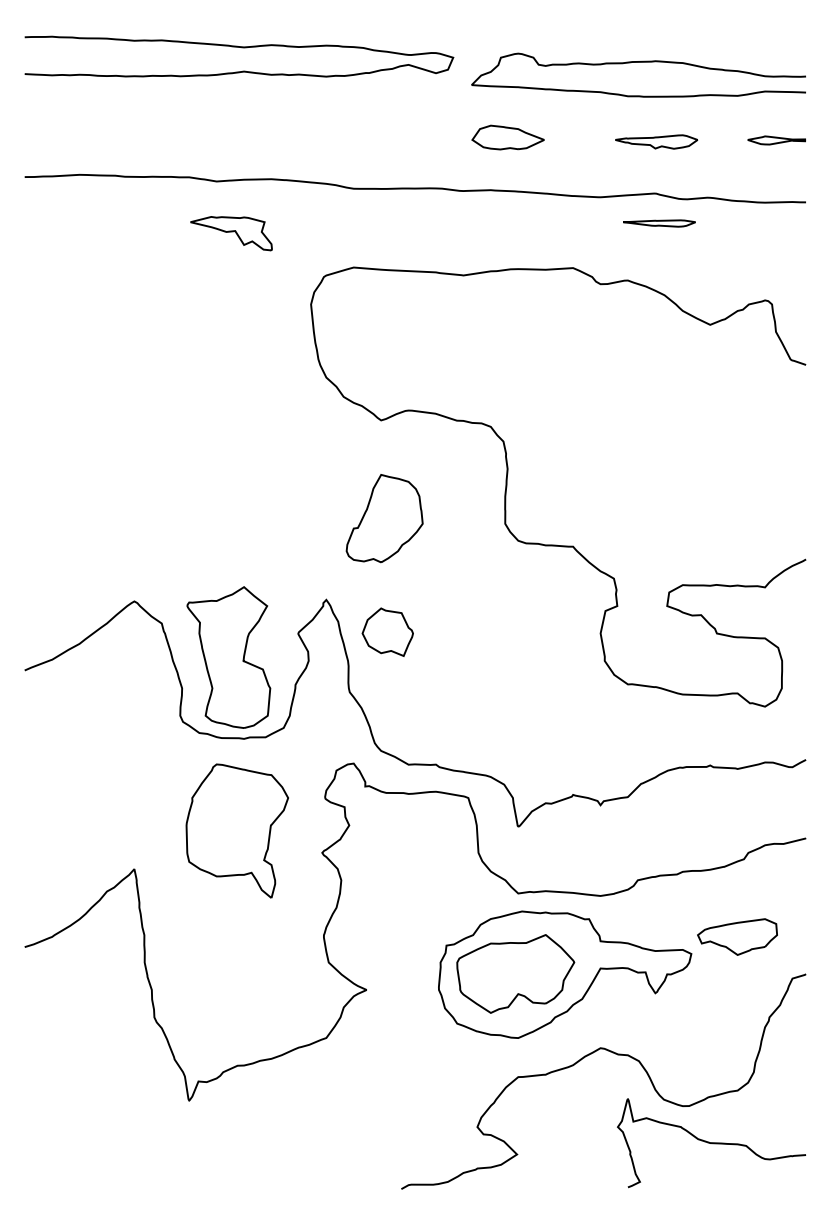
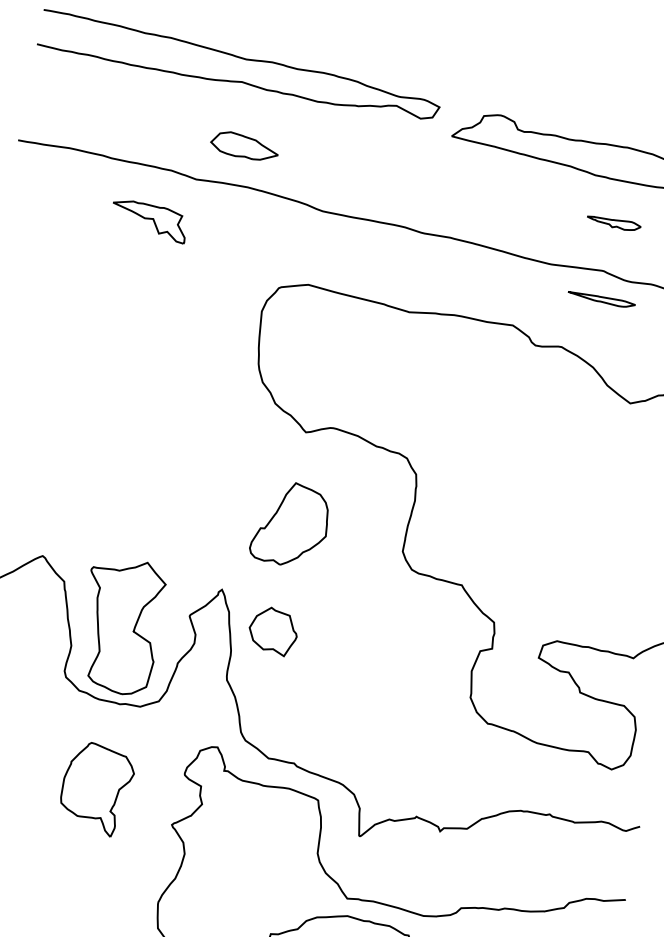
part: (507, 137) -> (244, 146), moved
part: (656, 141) -> (613, 222), size x0.7
part: (231, 233) -> (149, 220), moved
part: (236, 830) -> (96, 788), size x0.7

